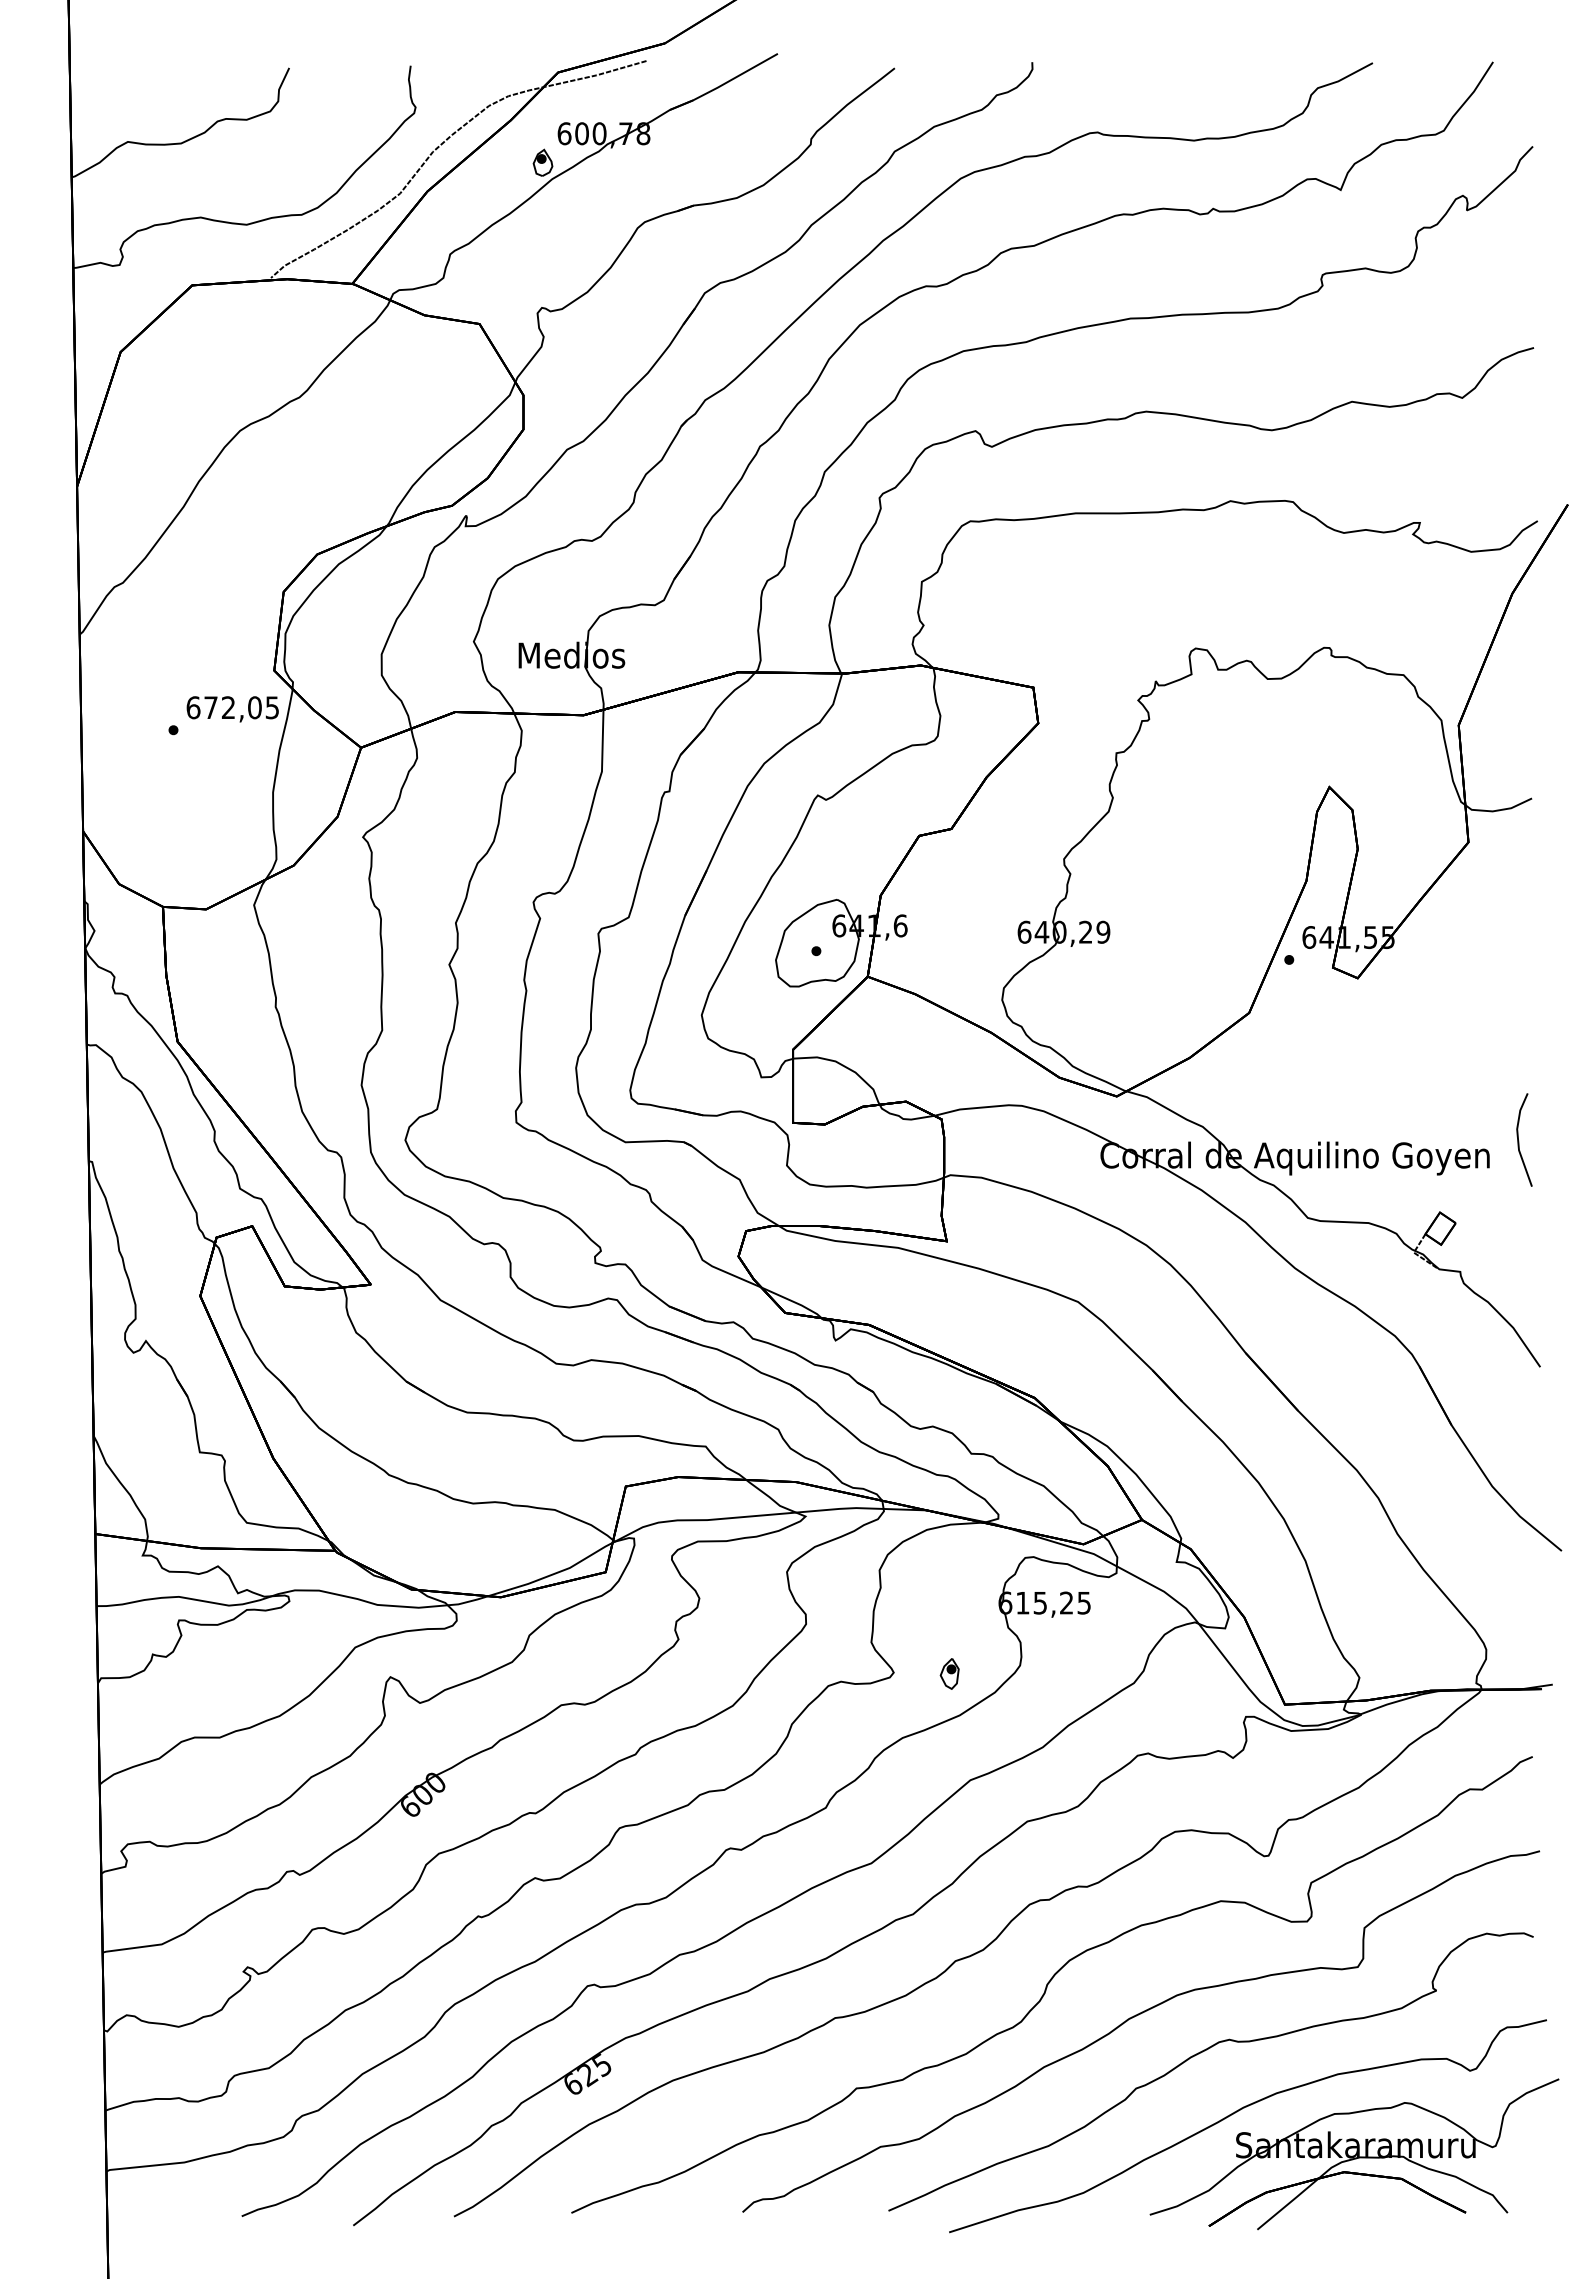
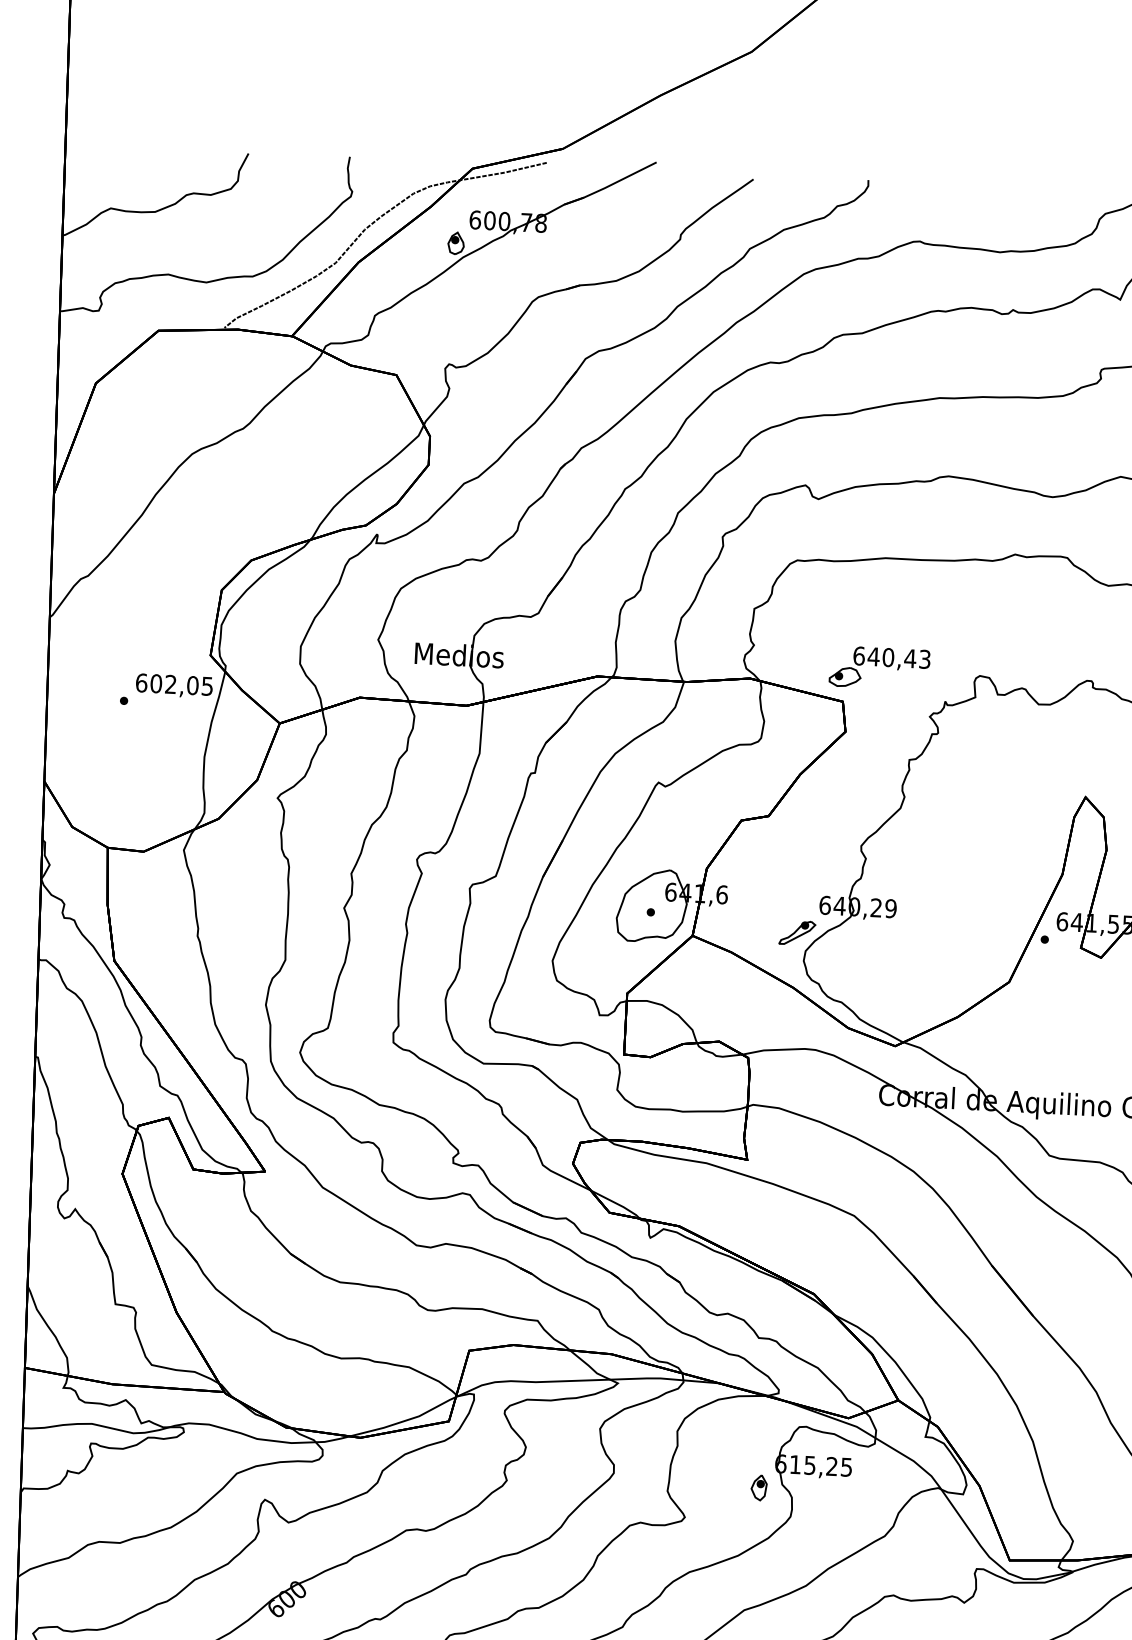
part: (1075, 645) -> (879, 668), added
text: (210, 707) -> (155, 683), 672,05 -> 602,05
part: (992, 966) -> (797, 932), added
part: (949, 1673) -> (758, 1487), moved

